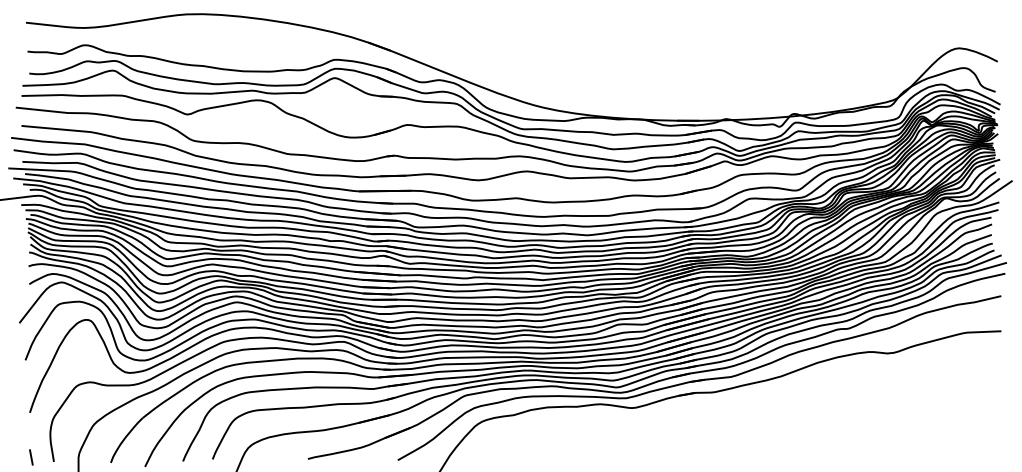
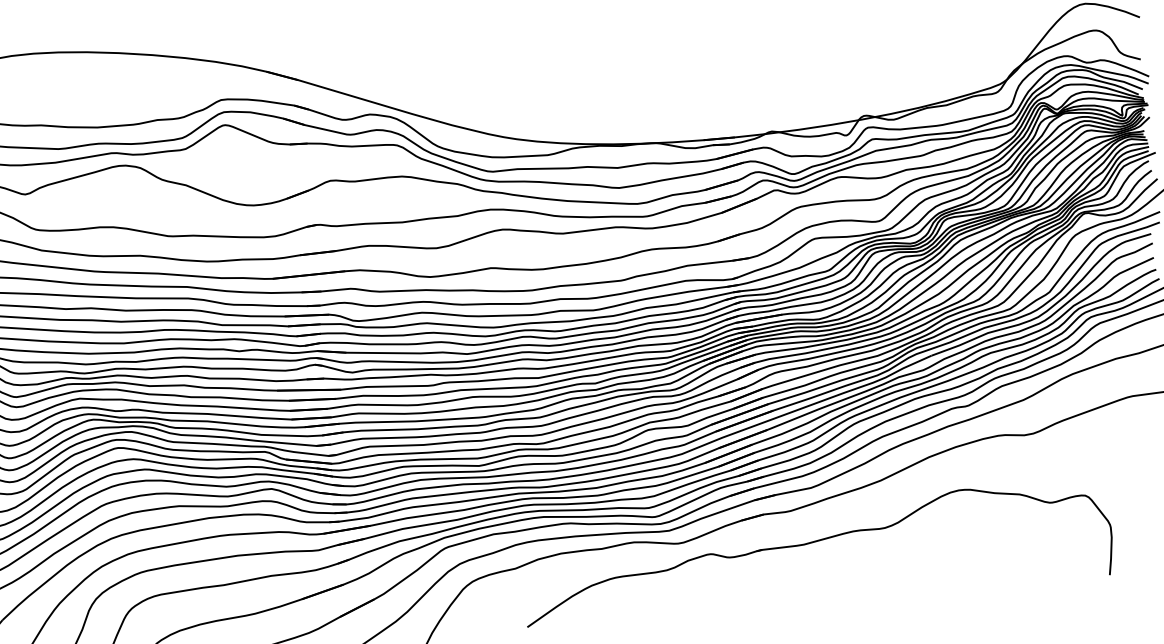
part: (727, 417) -> (811, 544), added

